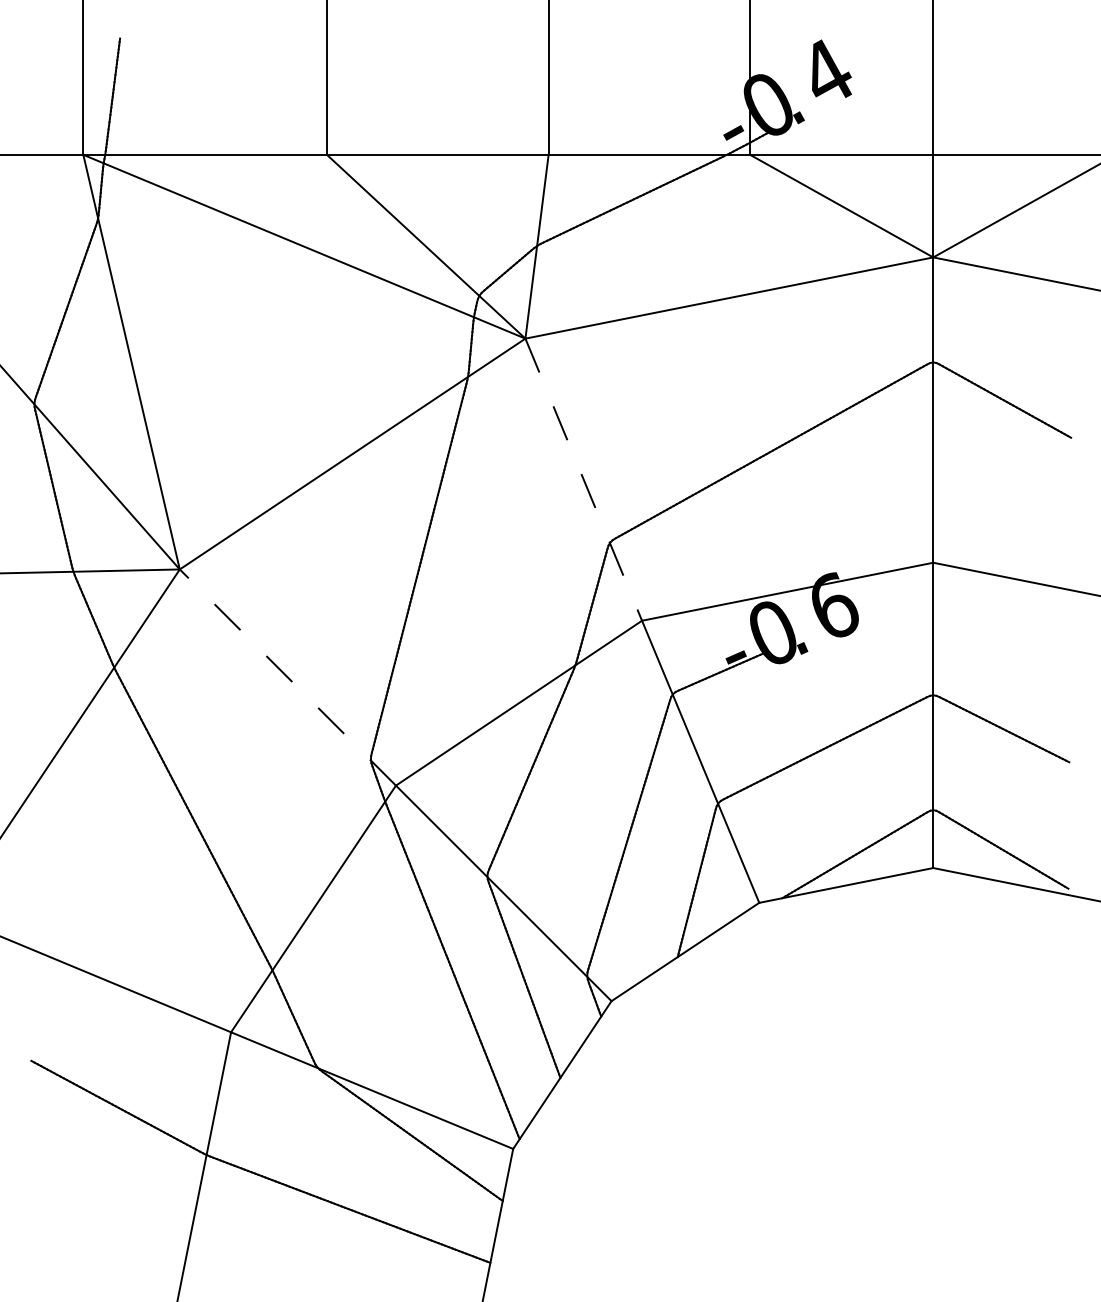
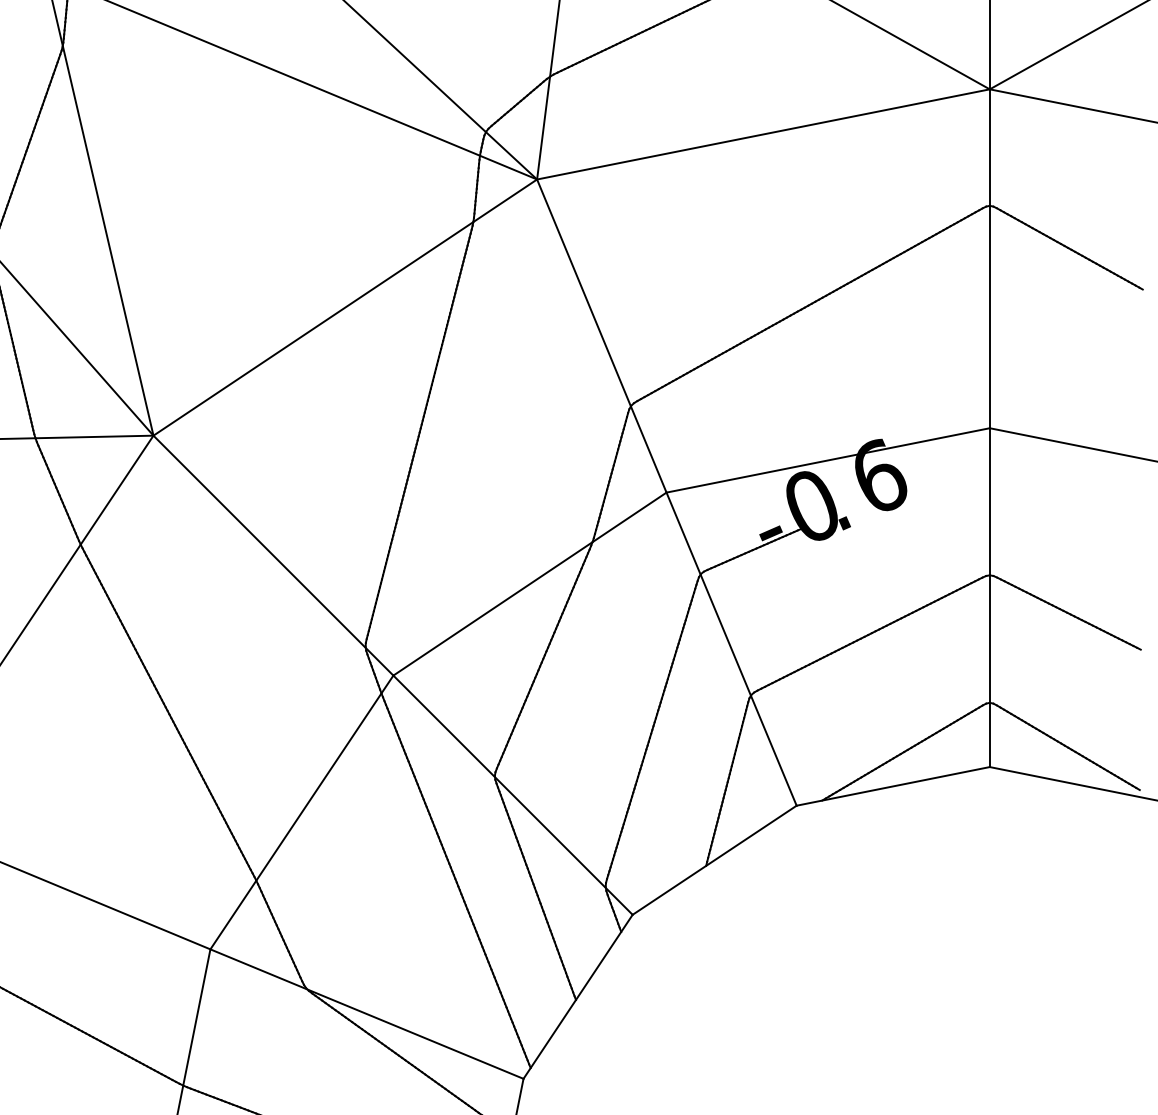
line: (583, 479) -> (601, 335), dashed -> solid
line: (287, 677) -> (273, 555), dashed -> solid

